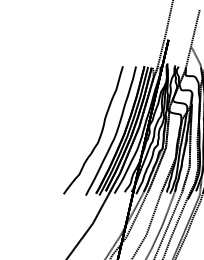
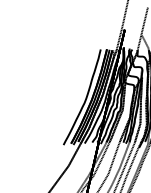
curve: (100, 132) -> (74, 98), removed

